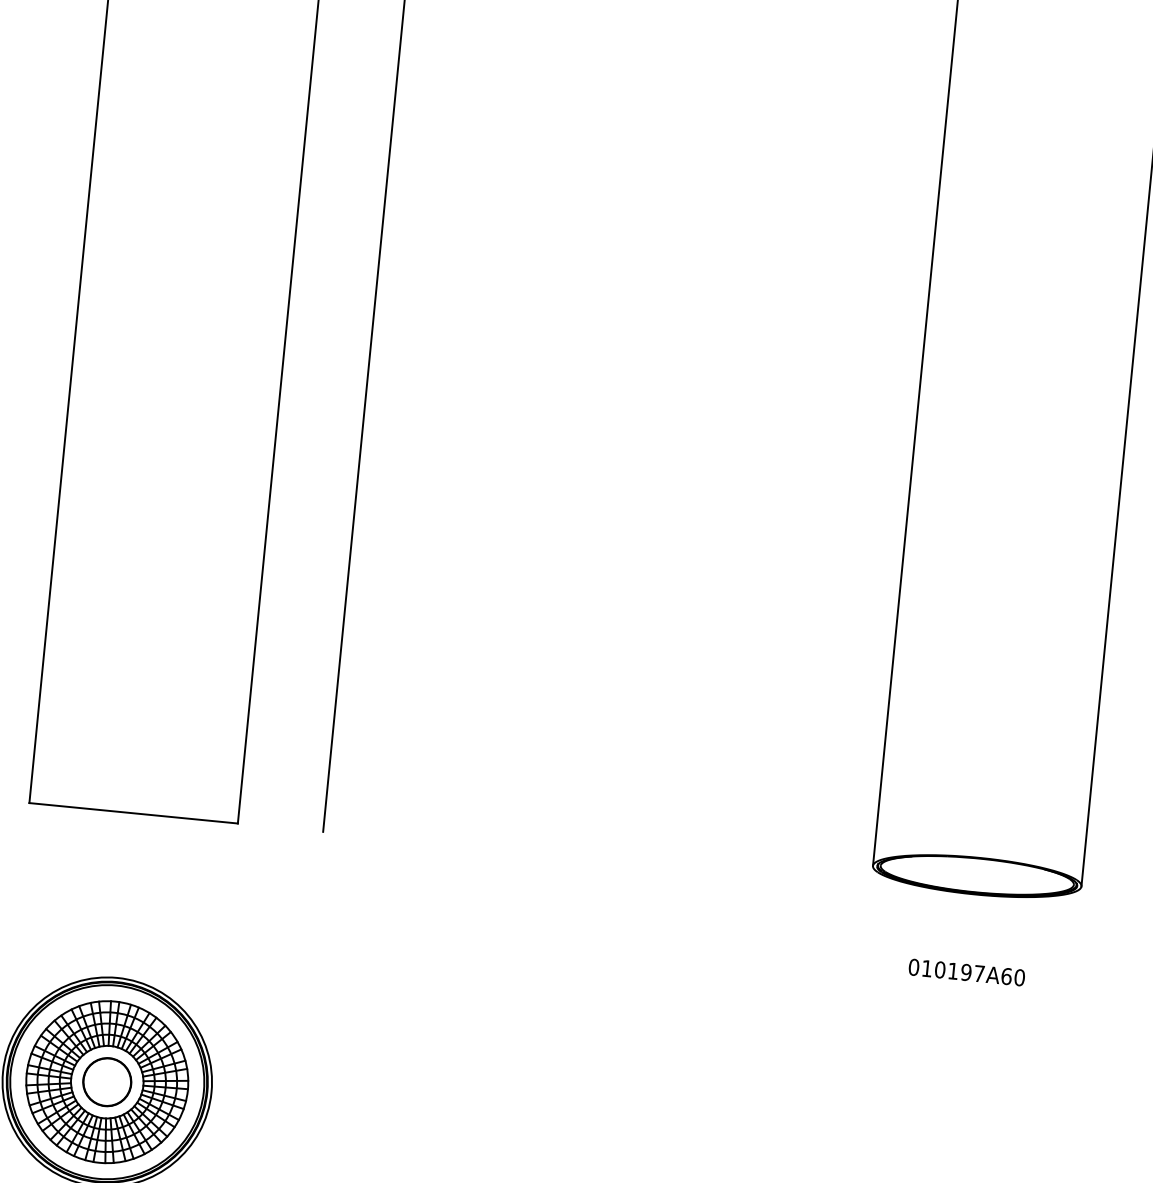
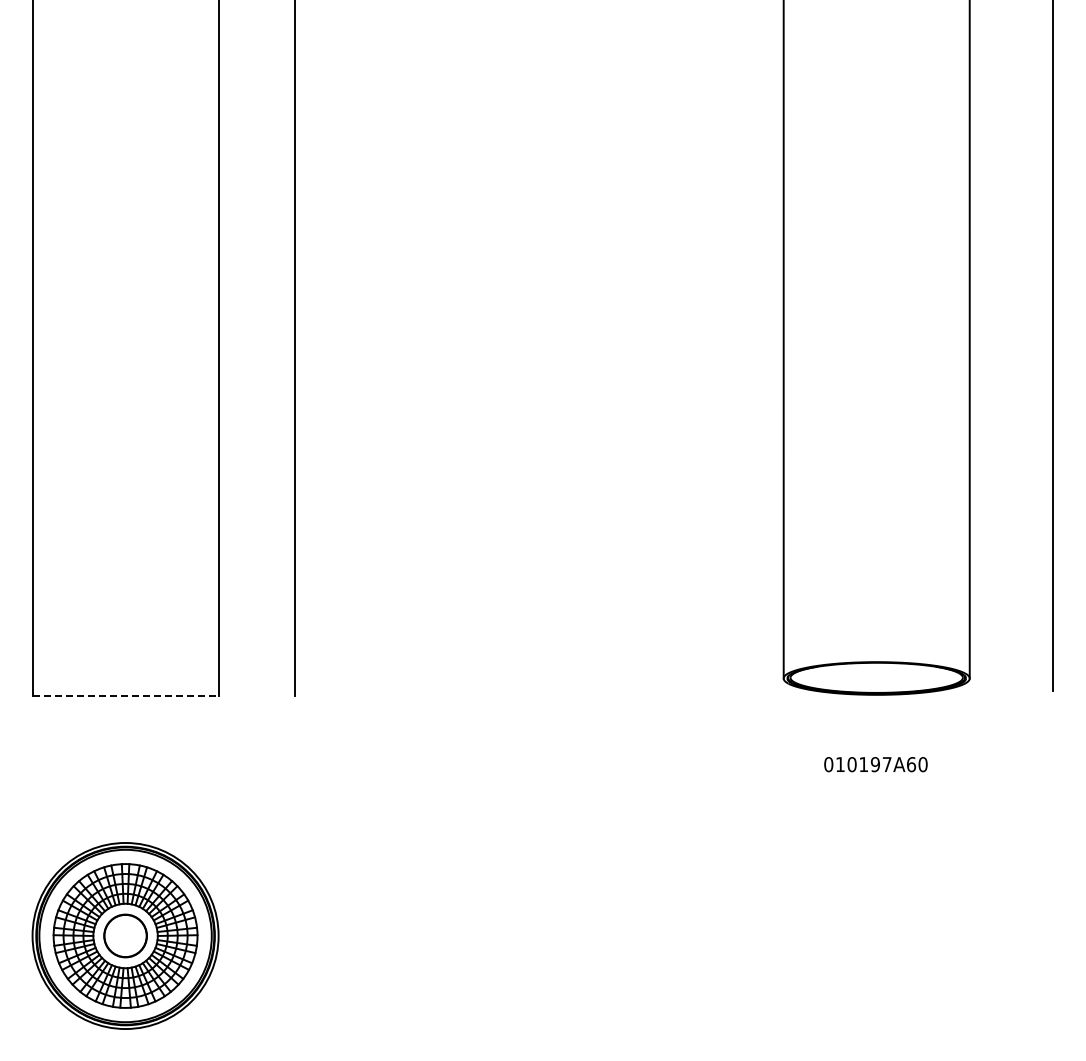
line: (134, 813) -> (126, 696), solid -> dashed

